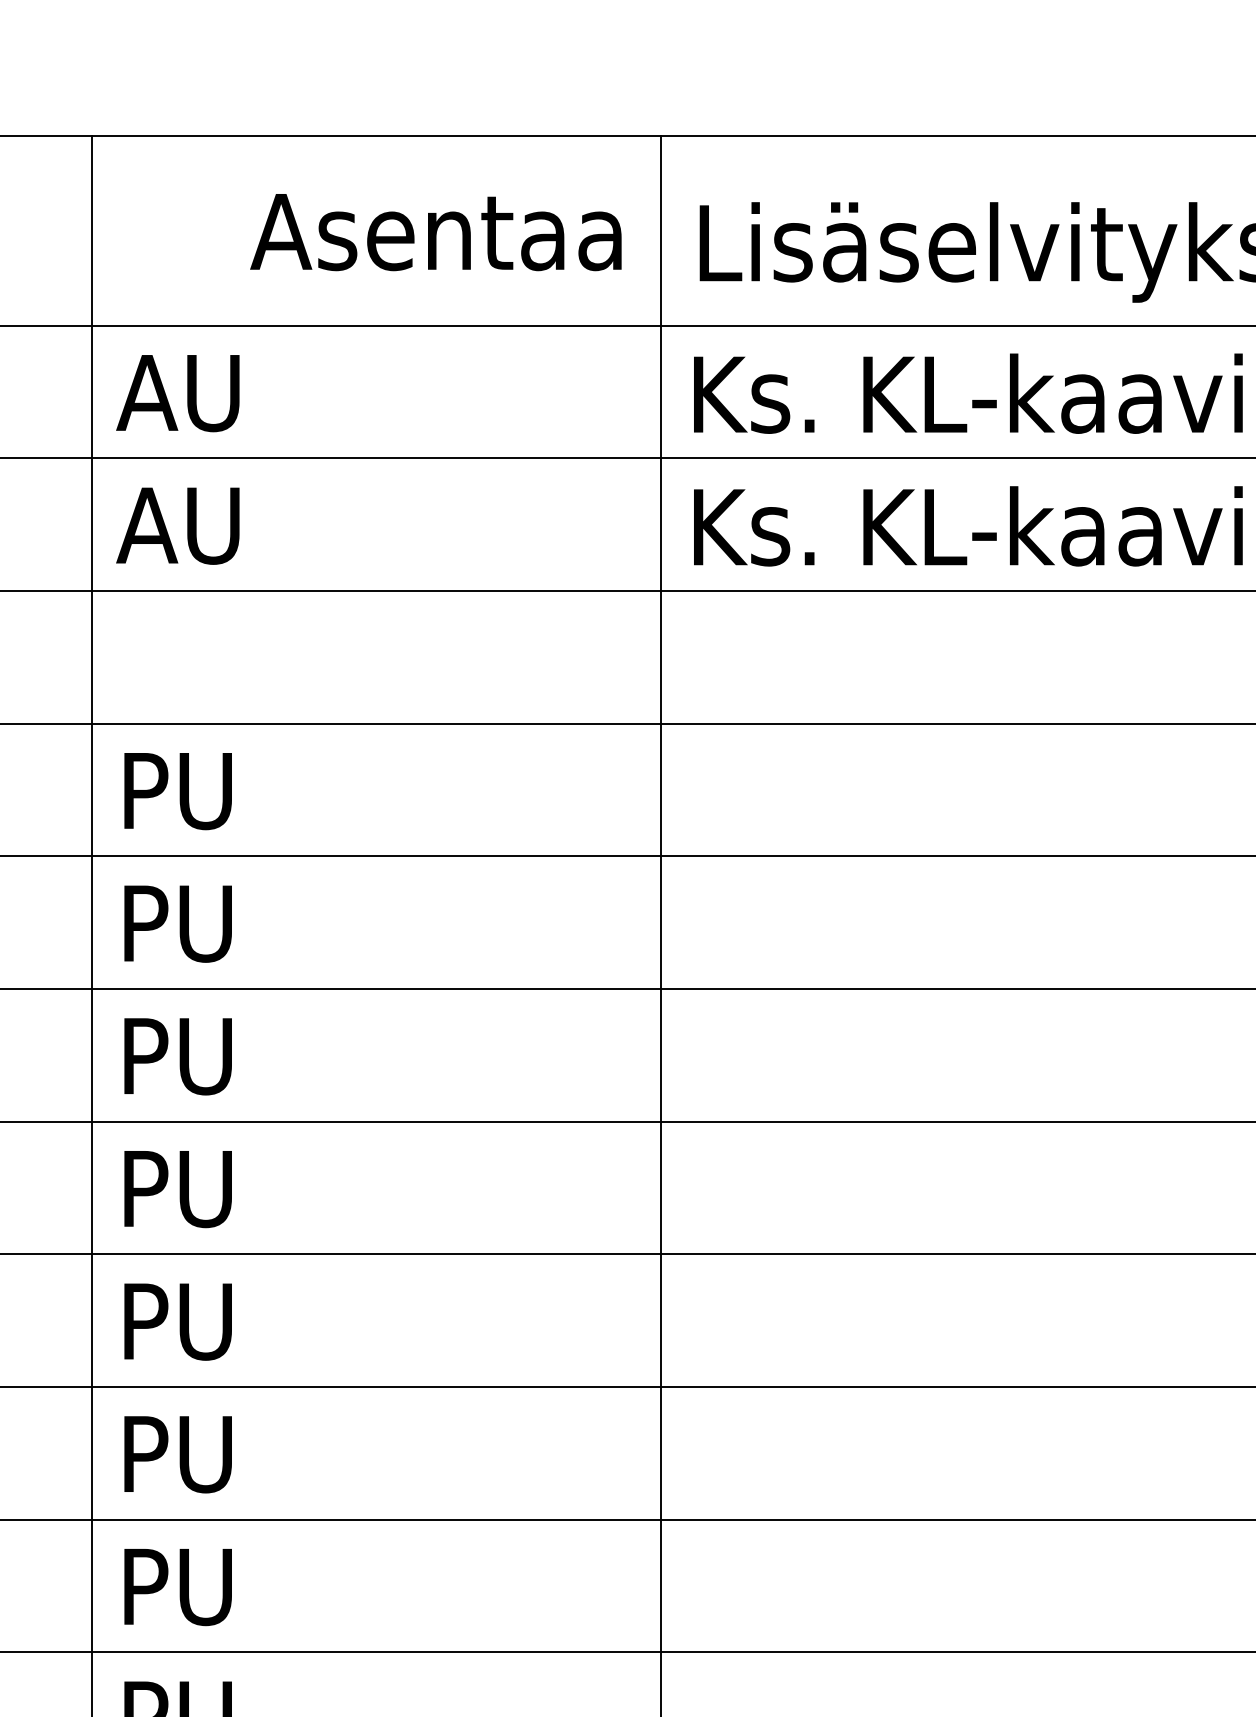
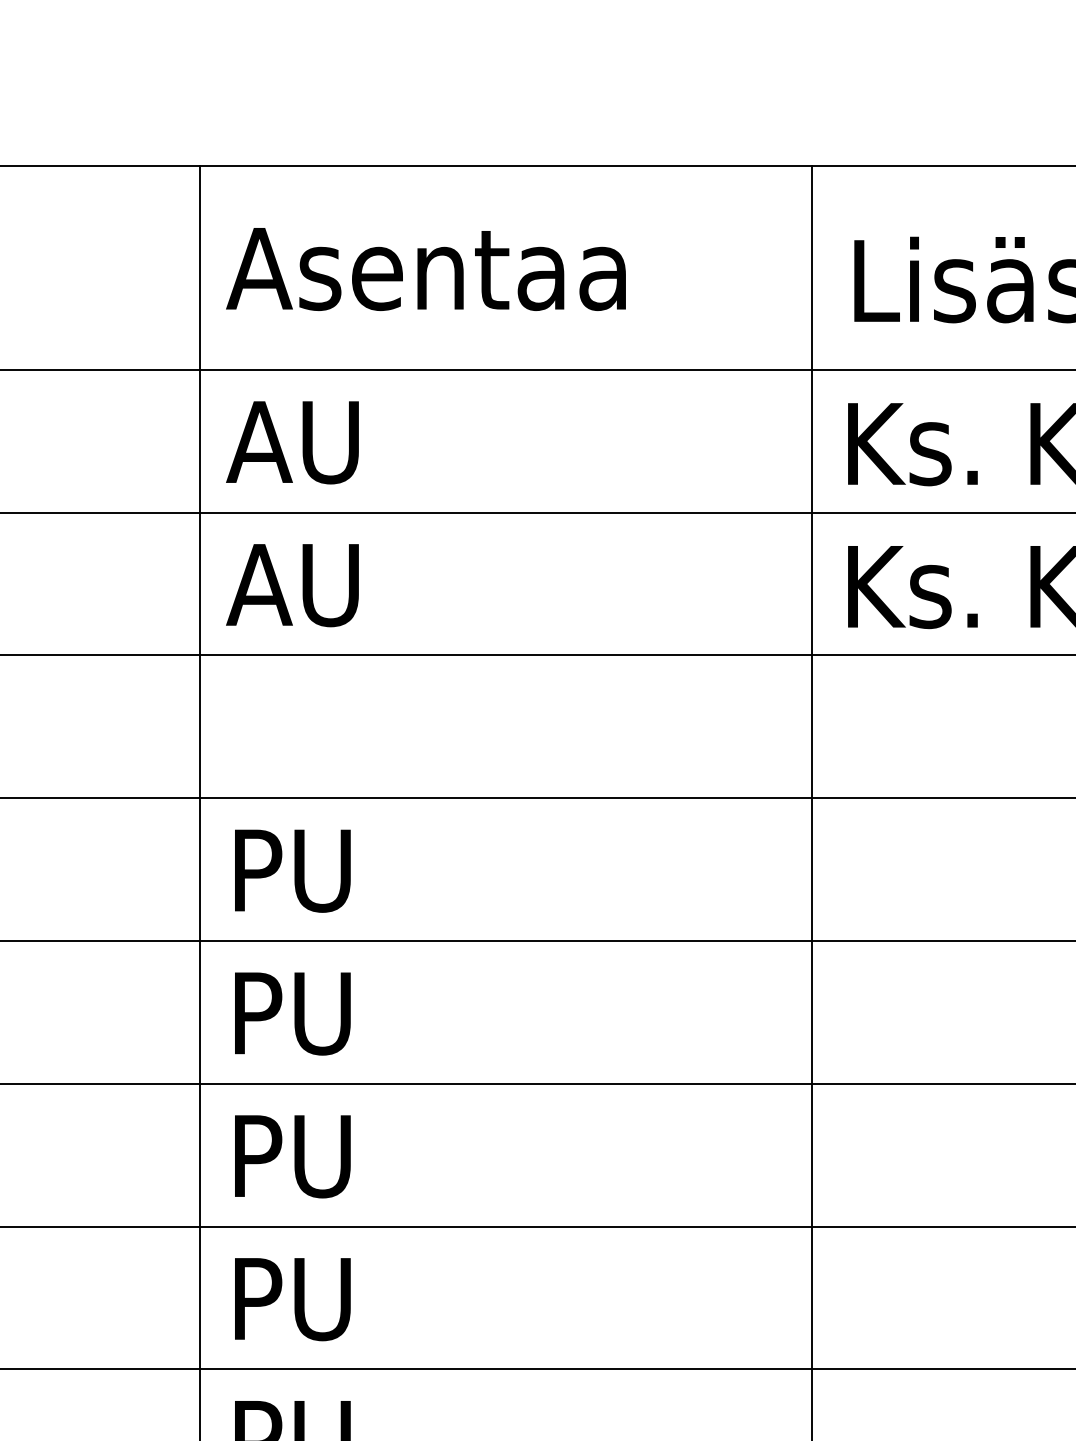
text: (435, 232) -> (425, 269), moved

